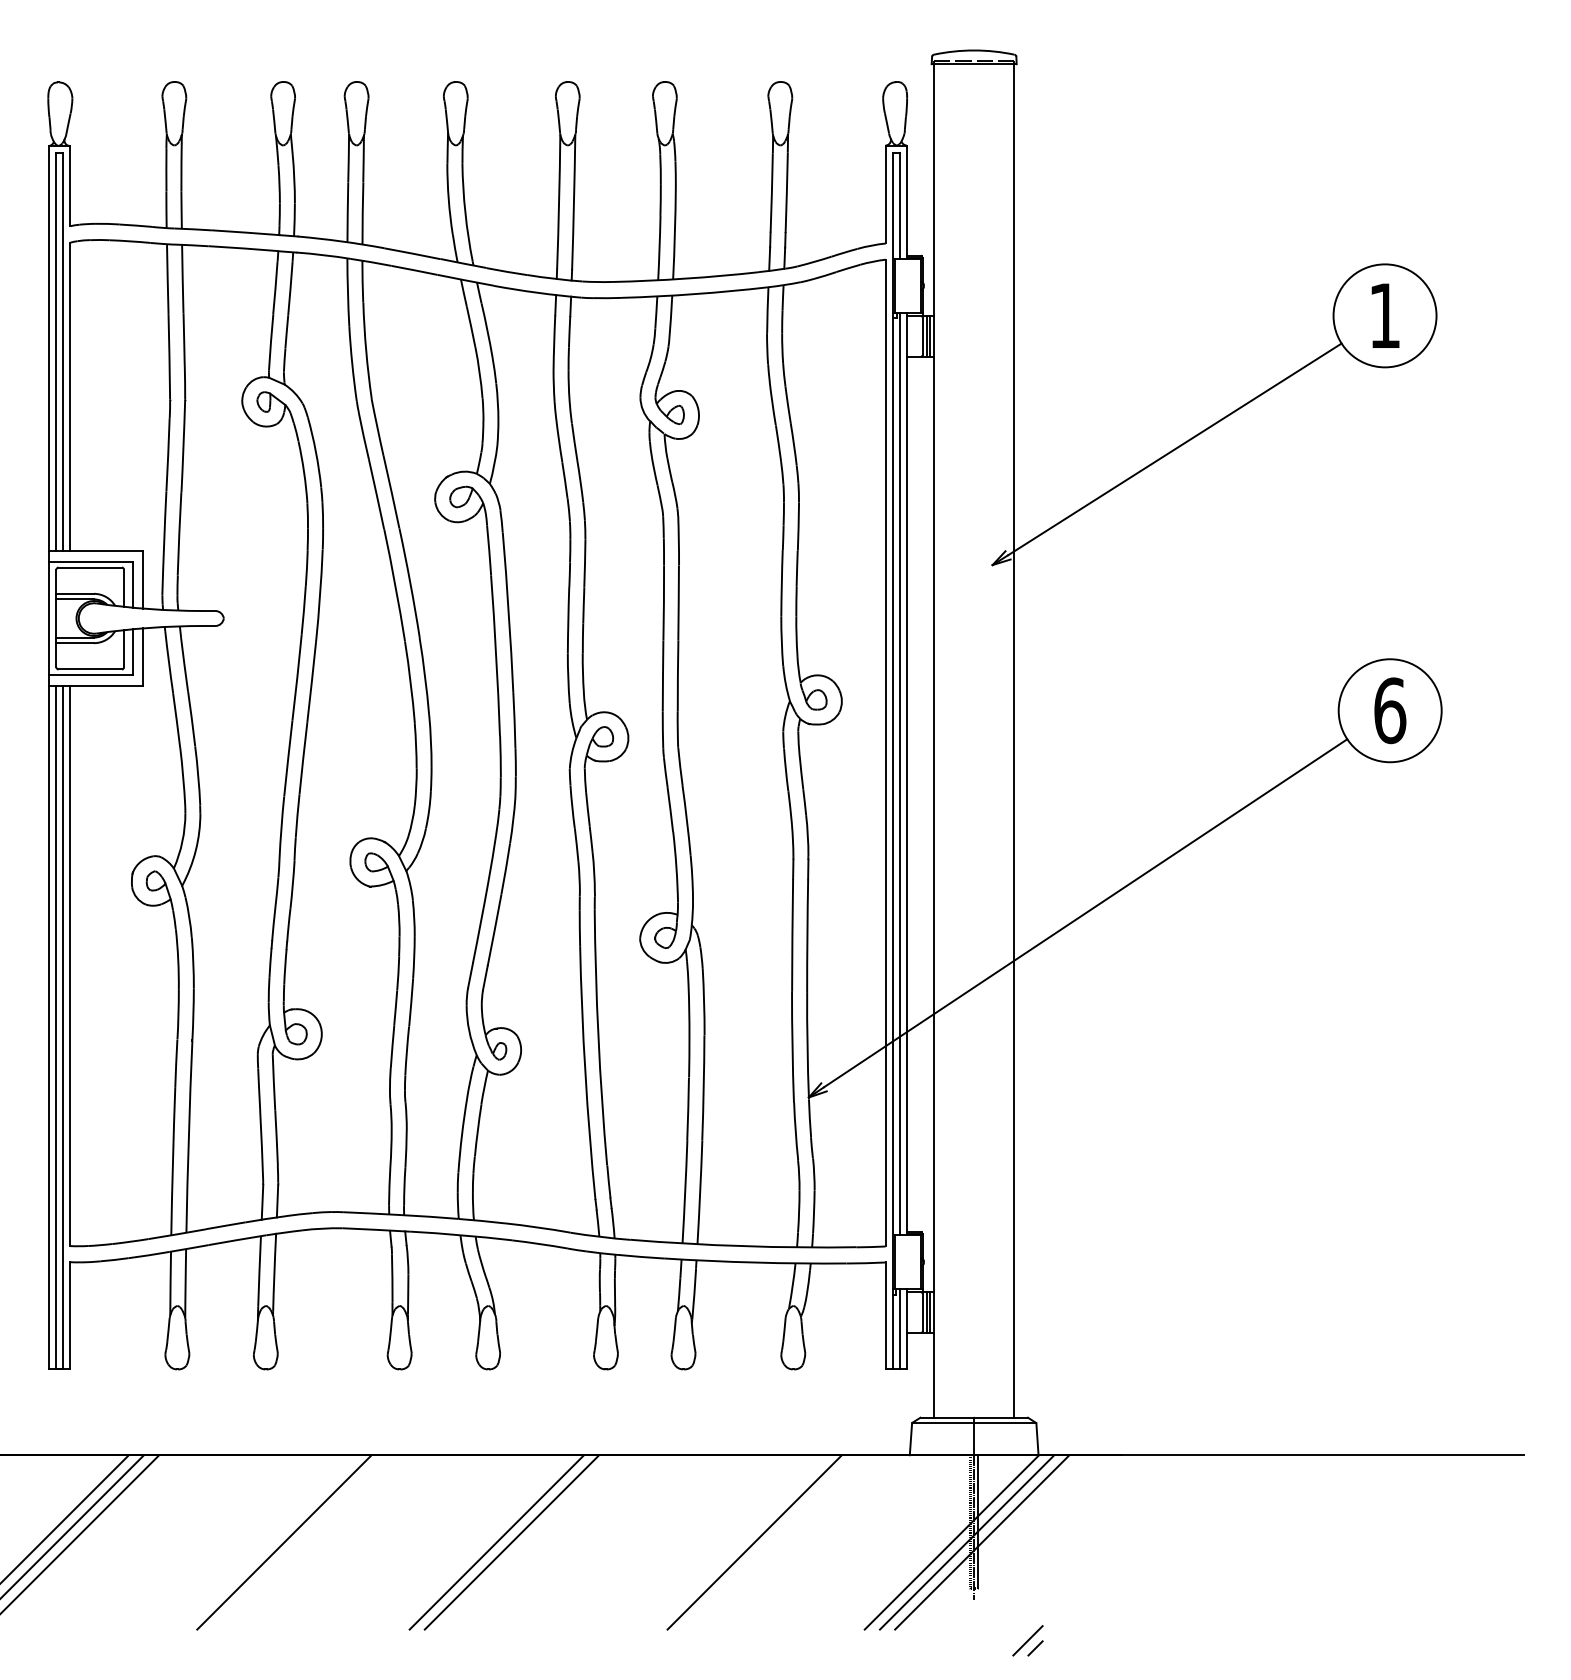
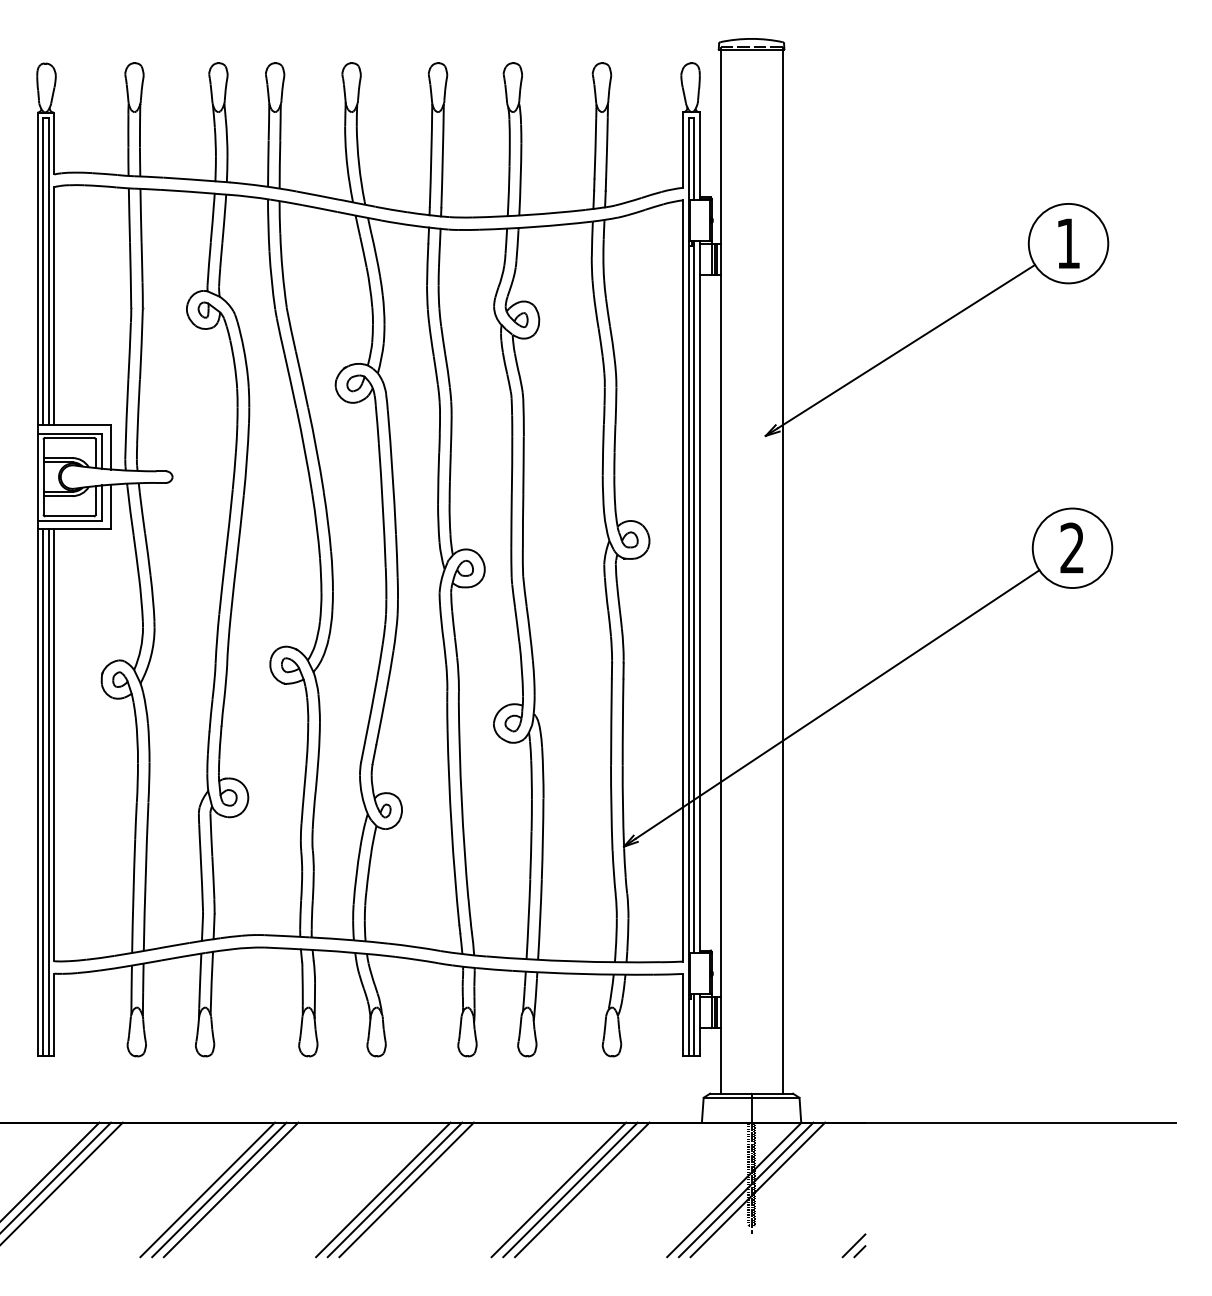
text: (1390, 709) -> (1072, 547), 6 -> 2
line: (268, 1541) -> (207, 1189), added
line: (298, 1541) -> (230, 1189), added
line: (526, 1541) -> (406, 1189), added
line: (723, 1541) -> (558, 1189), added
line: (739, 1541) -> (570, 1189), added
part: (1027, 1640) -> (853, 1245), moved

